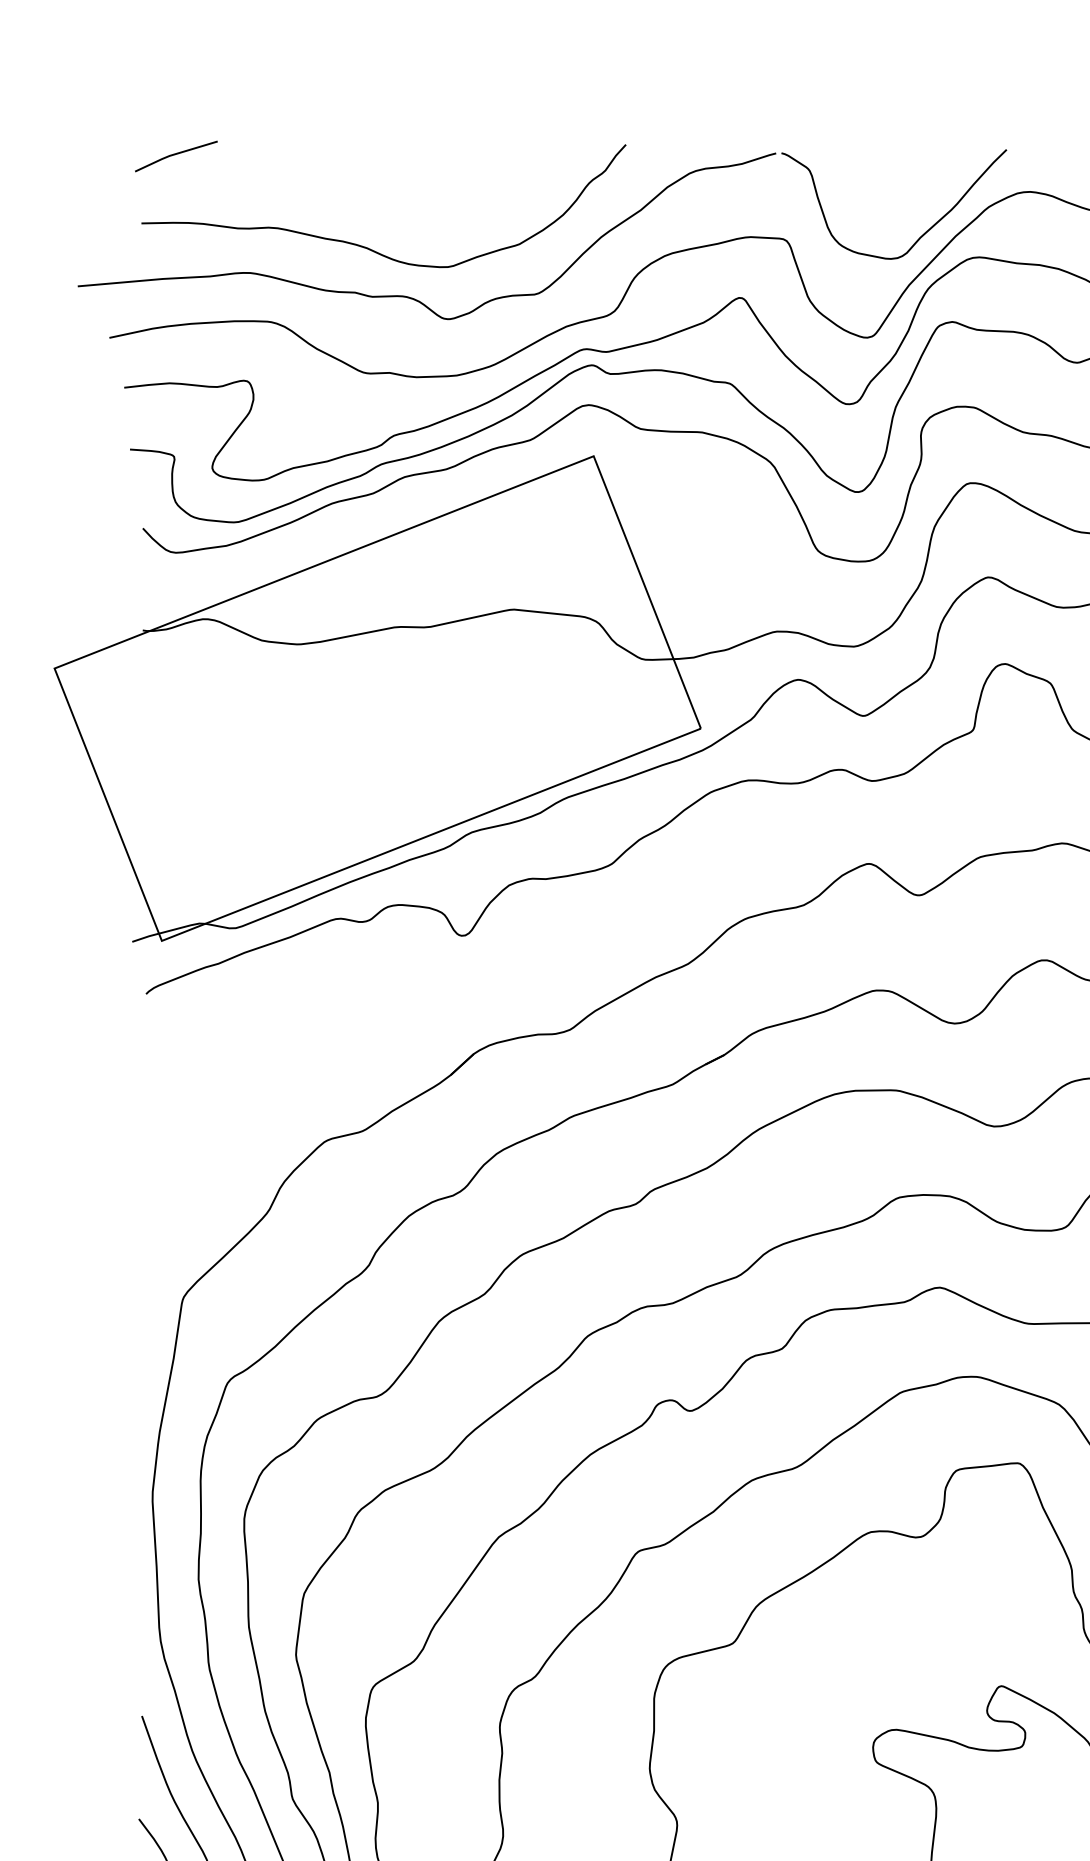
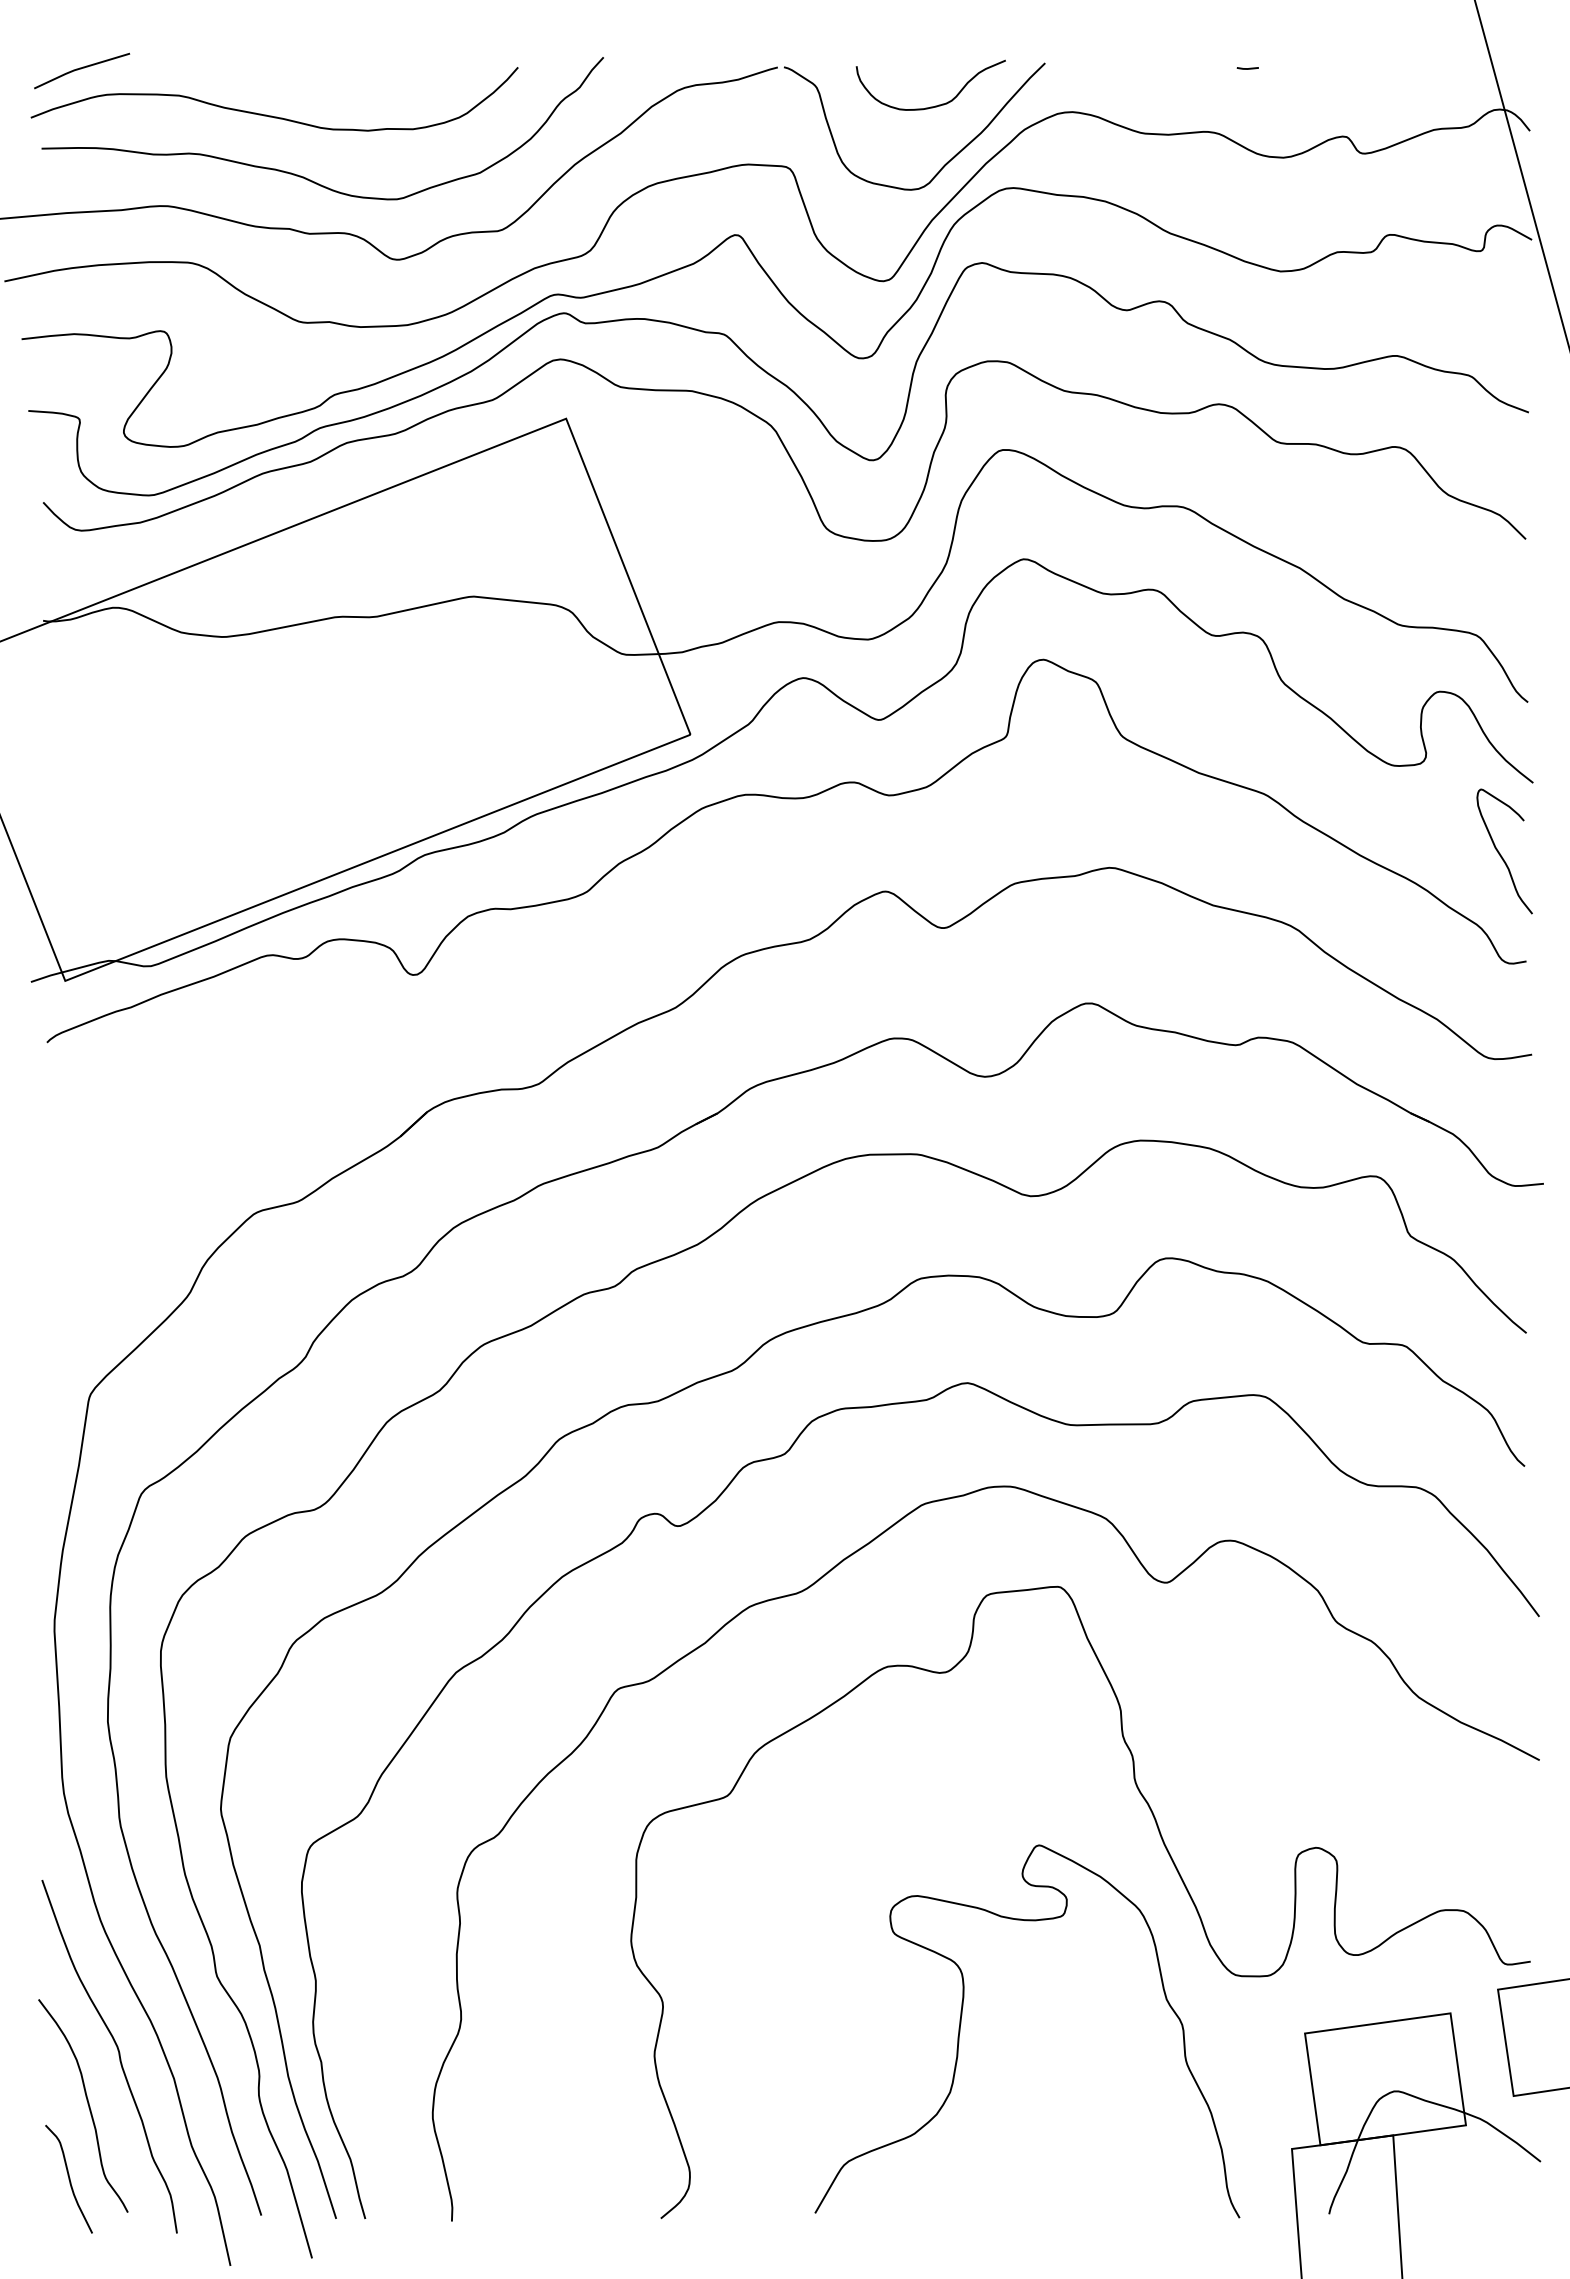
curve: (914, 185) -> (938, 104), added
curve: (339, 194) -> (271, 115), added

